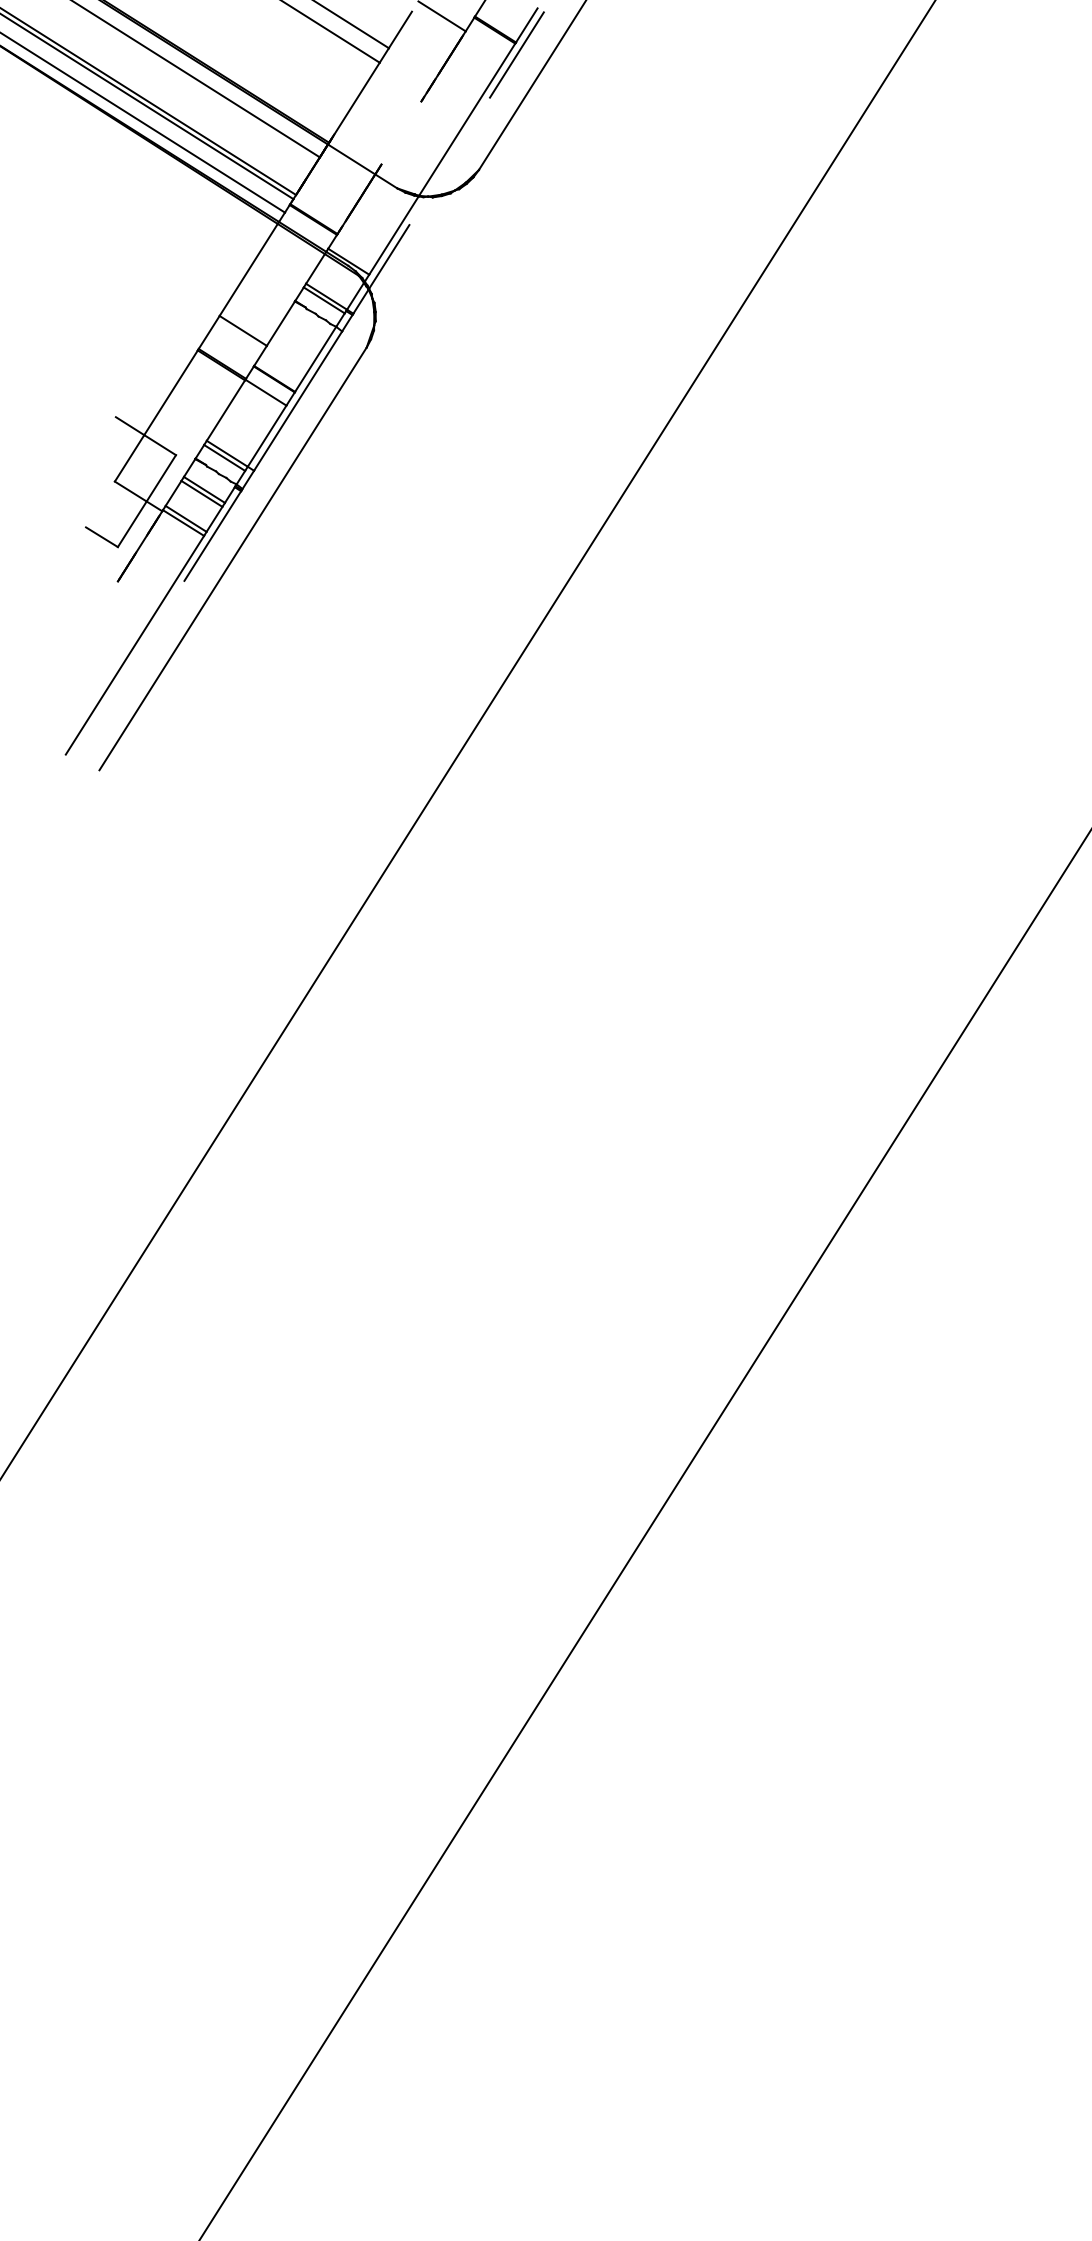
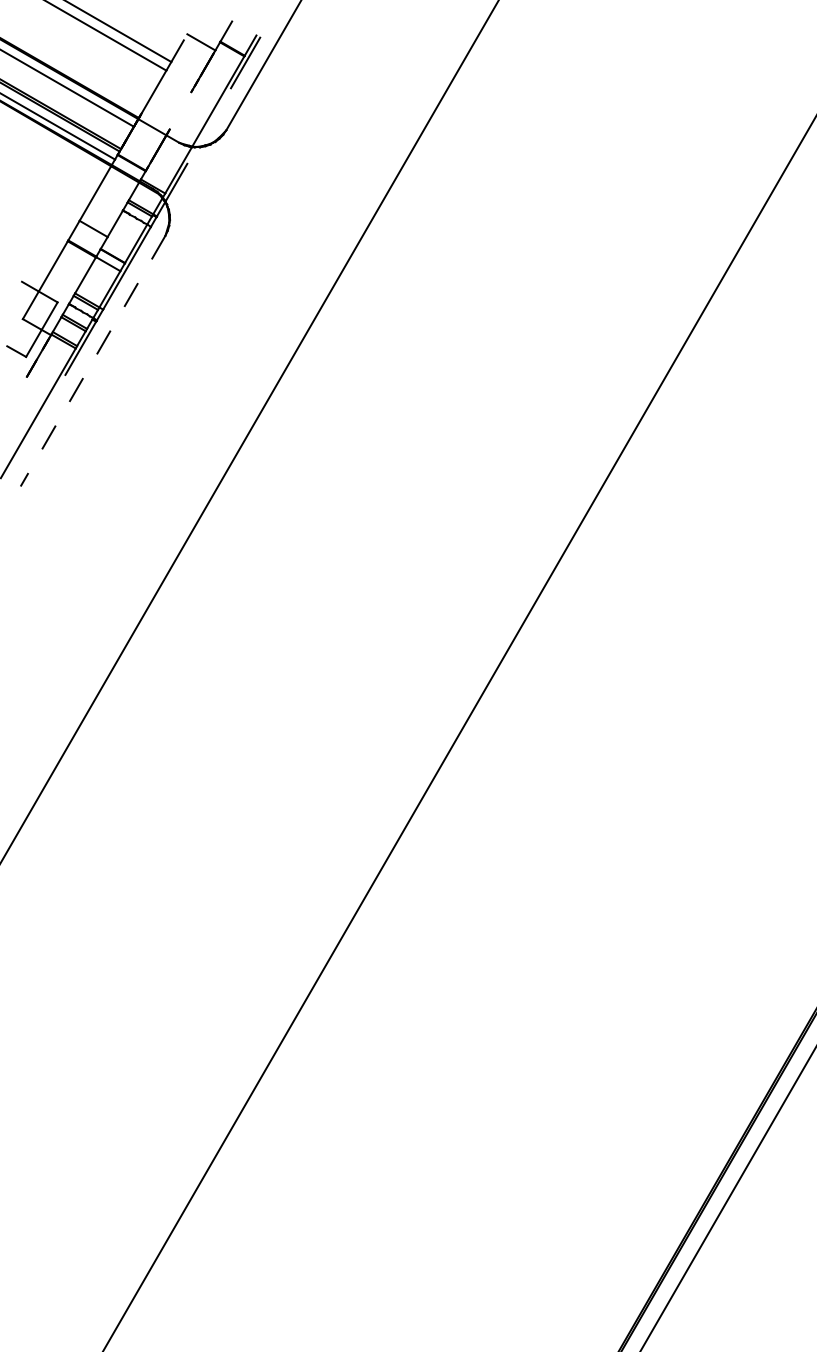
line: (233, 559) -> (93, 361), solid -> dashed

